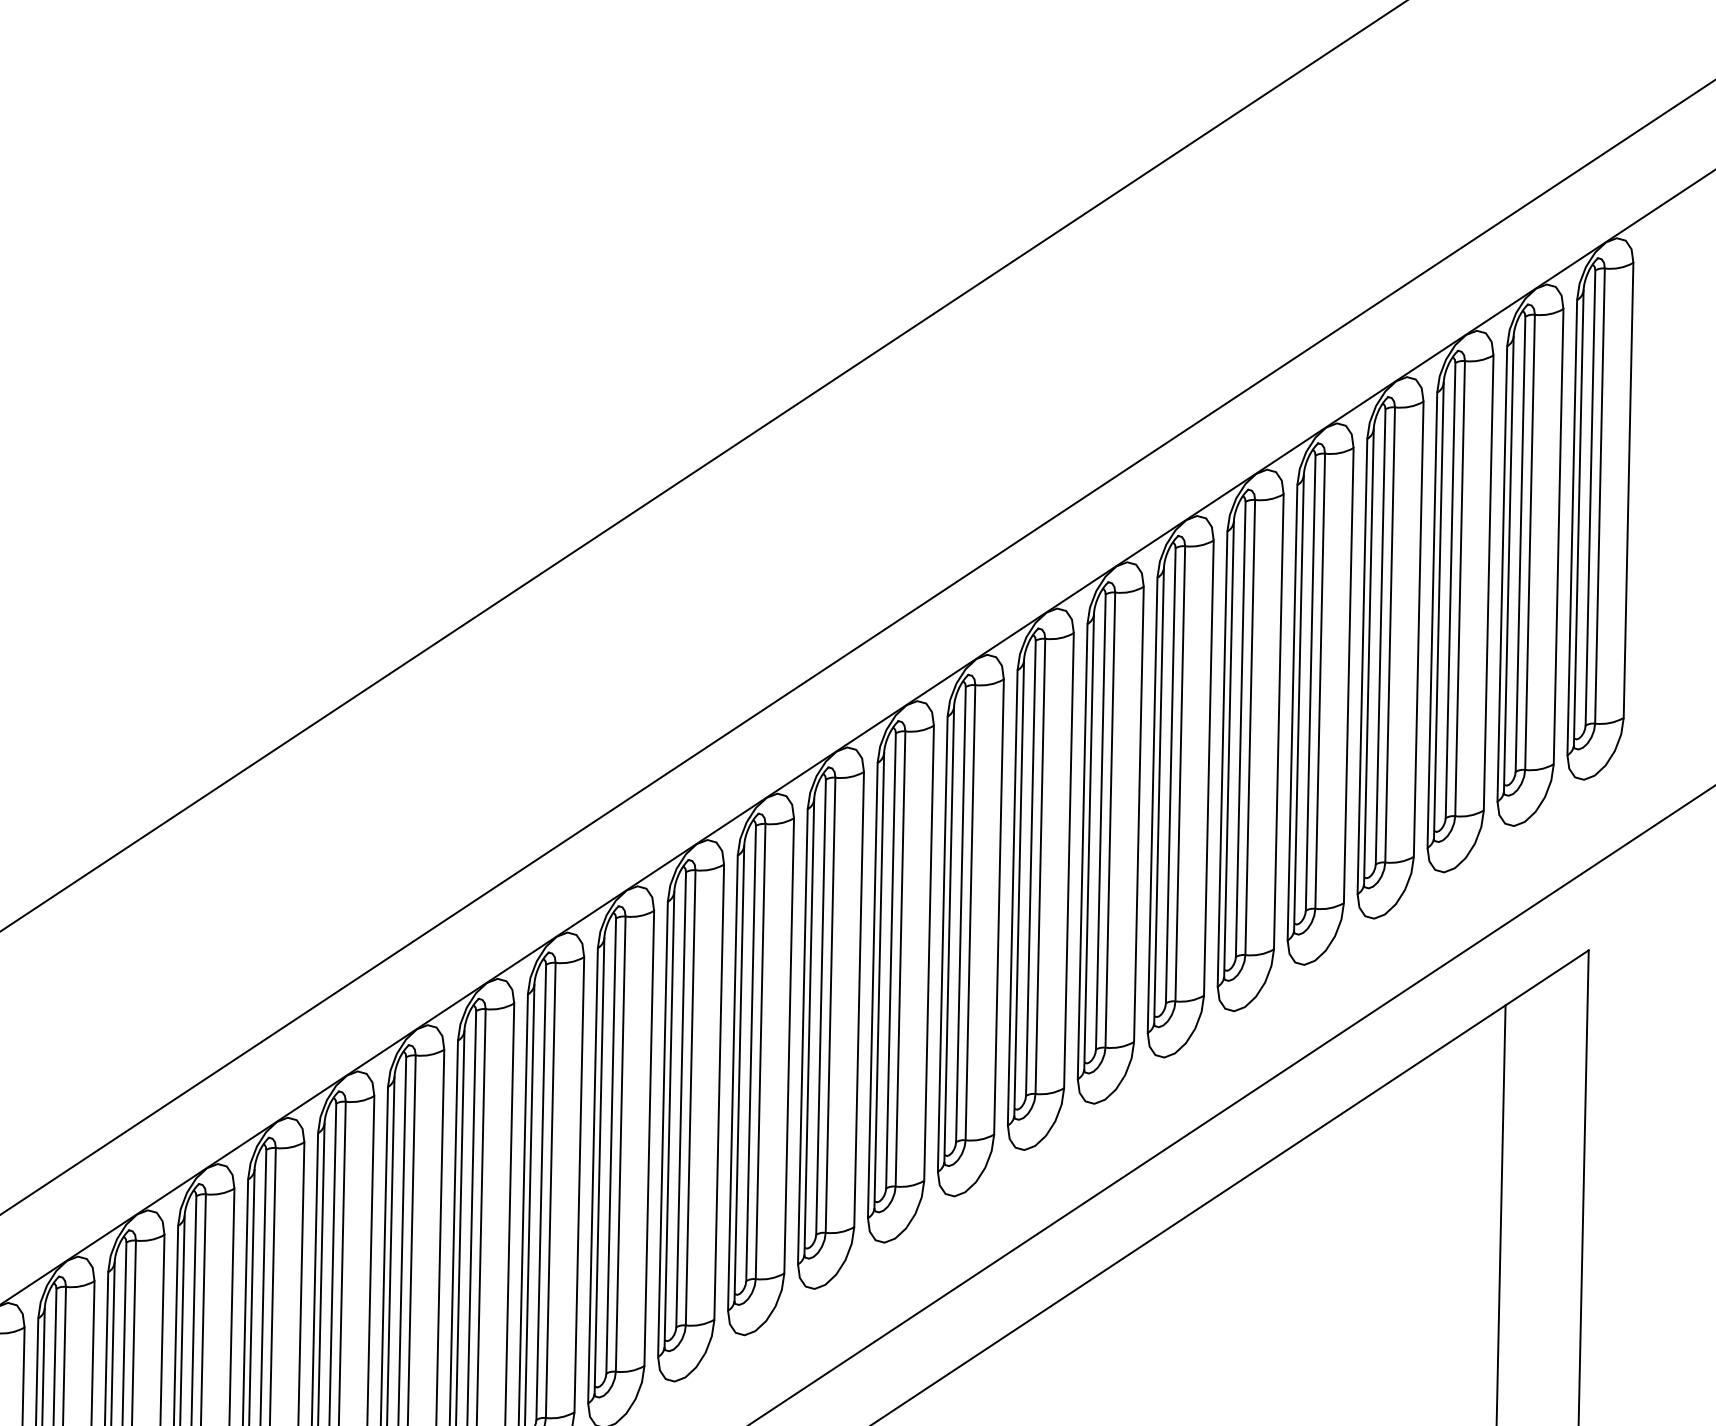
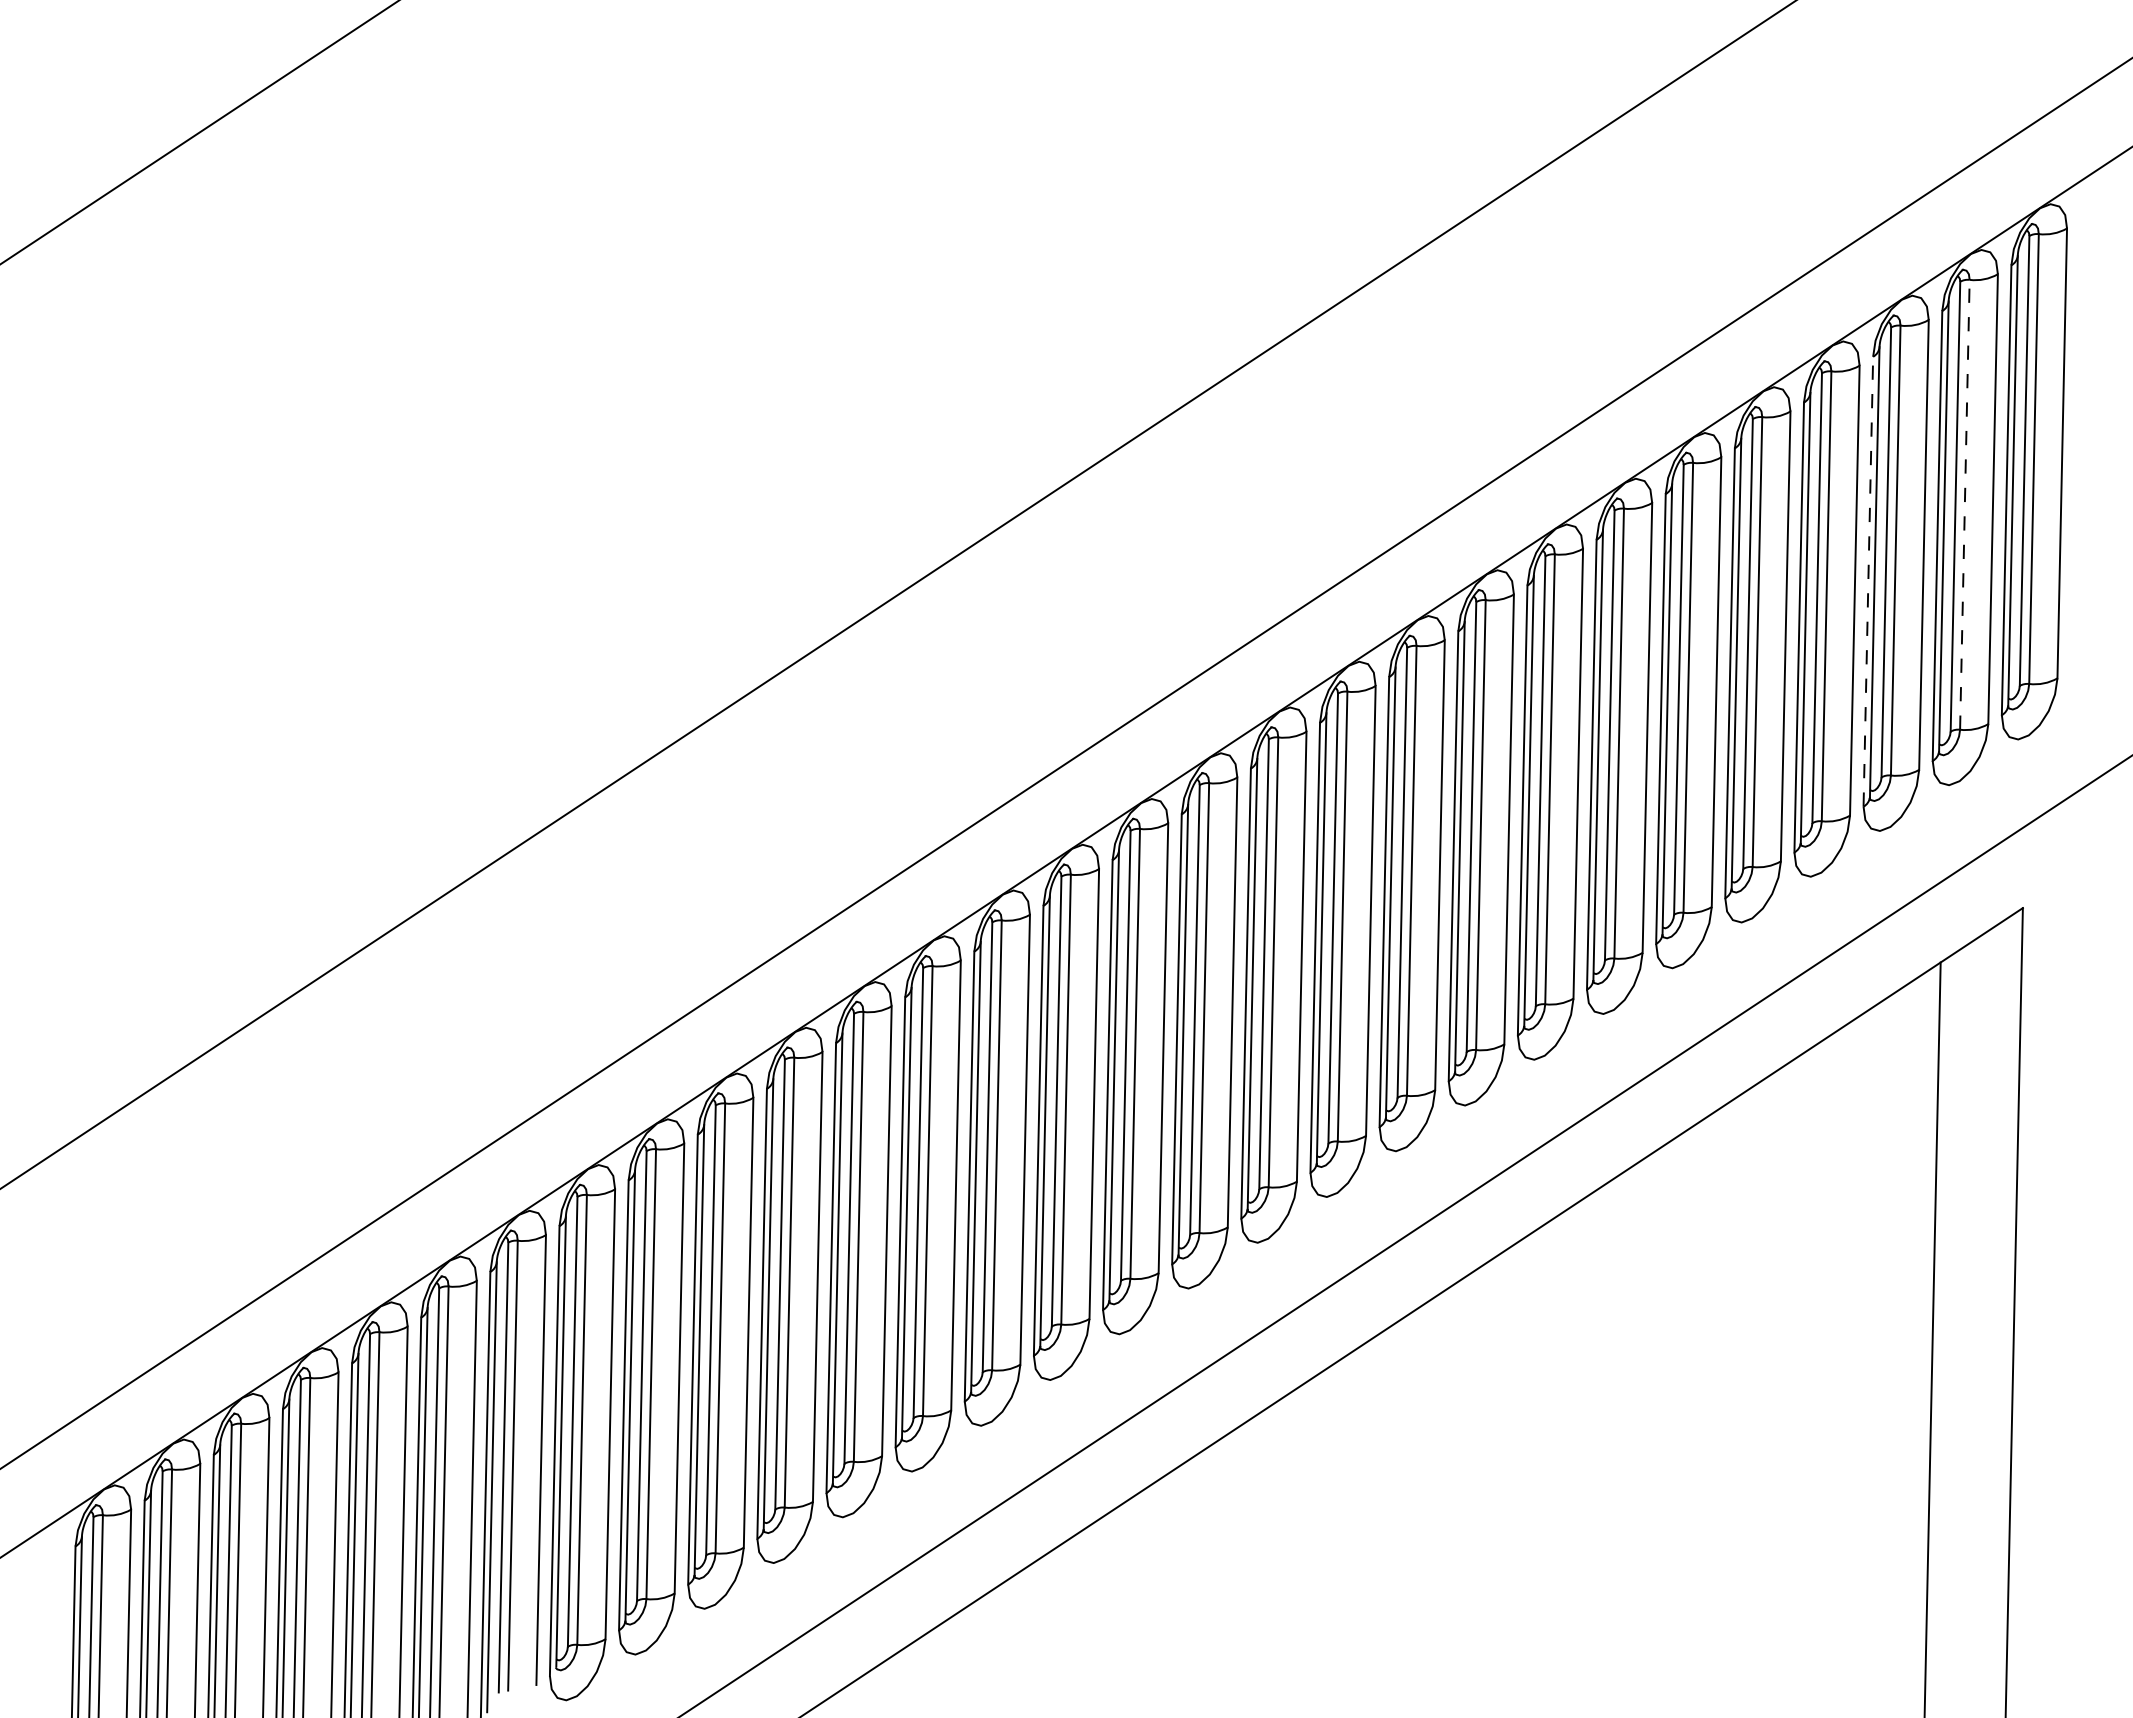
line: (1529, 542) -> (1964, 504), solid -> dashed
line: (1432, 619) -> (1868, 581), solid -> dashed

